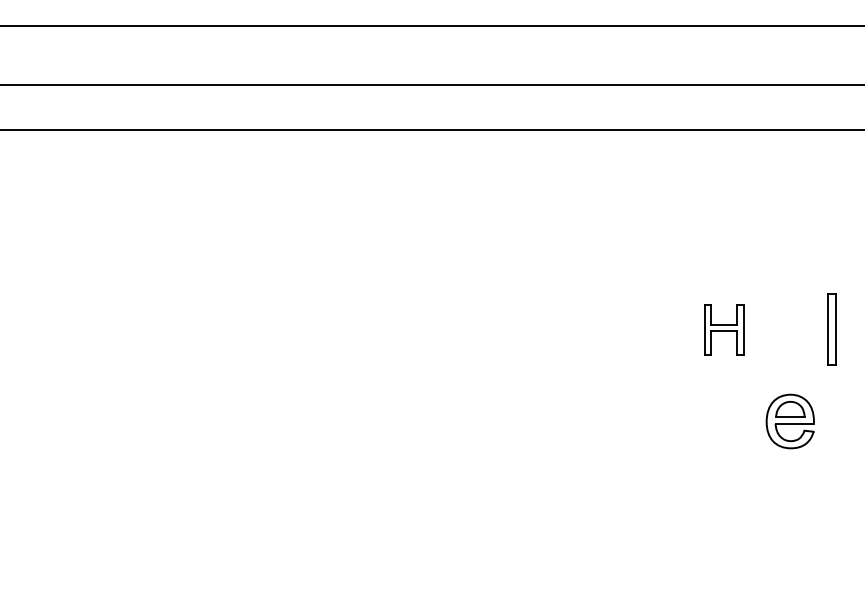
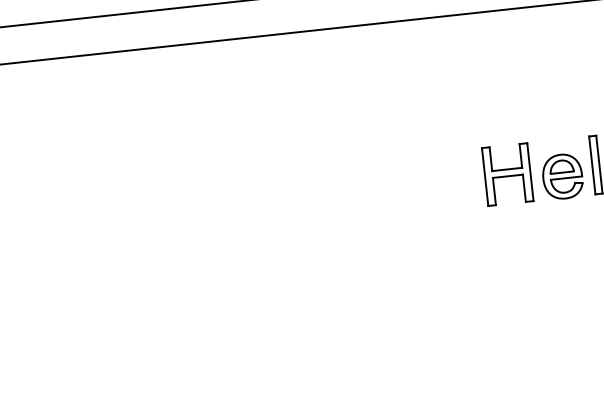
part: (723, 329) -> (507, 174), size x1.43
part: (789, 421) -> (562, 176), moved

